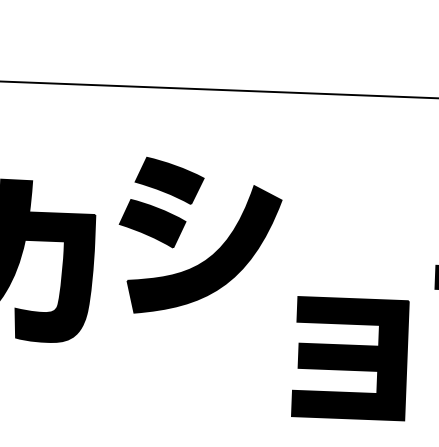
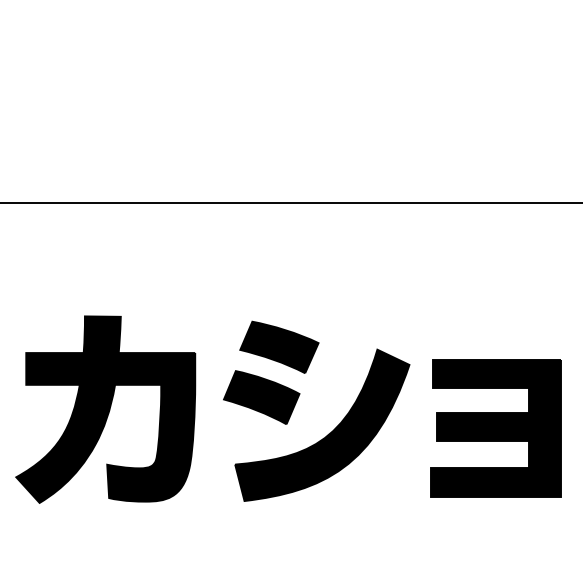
part: (183, 228) -> (297, 401), moved
part: (350, 358) -> (495, 428), moved

